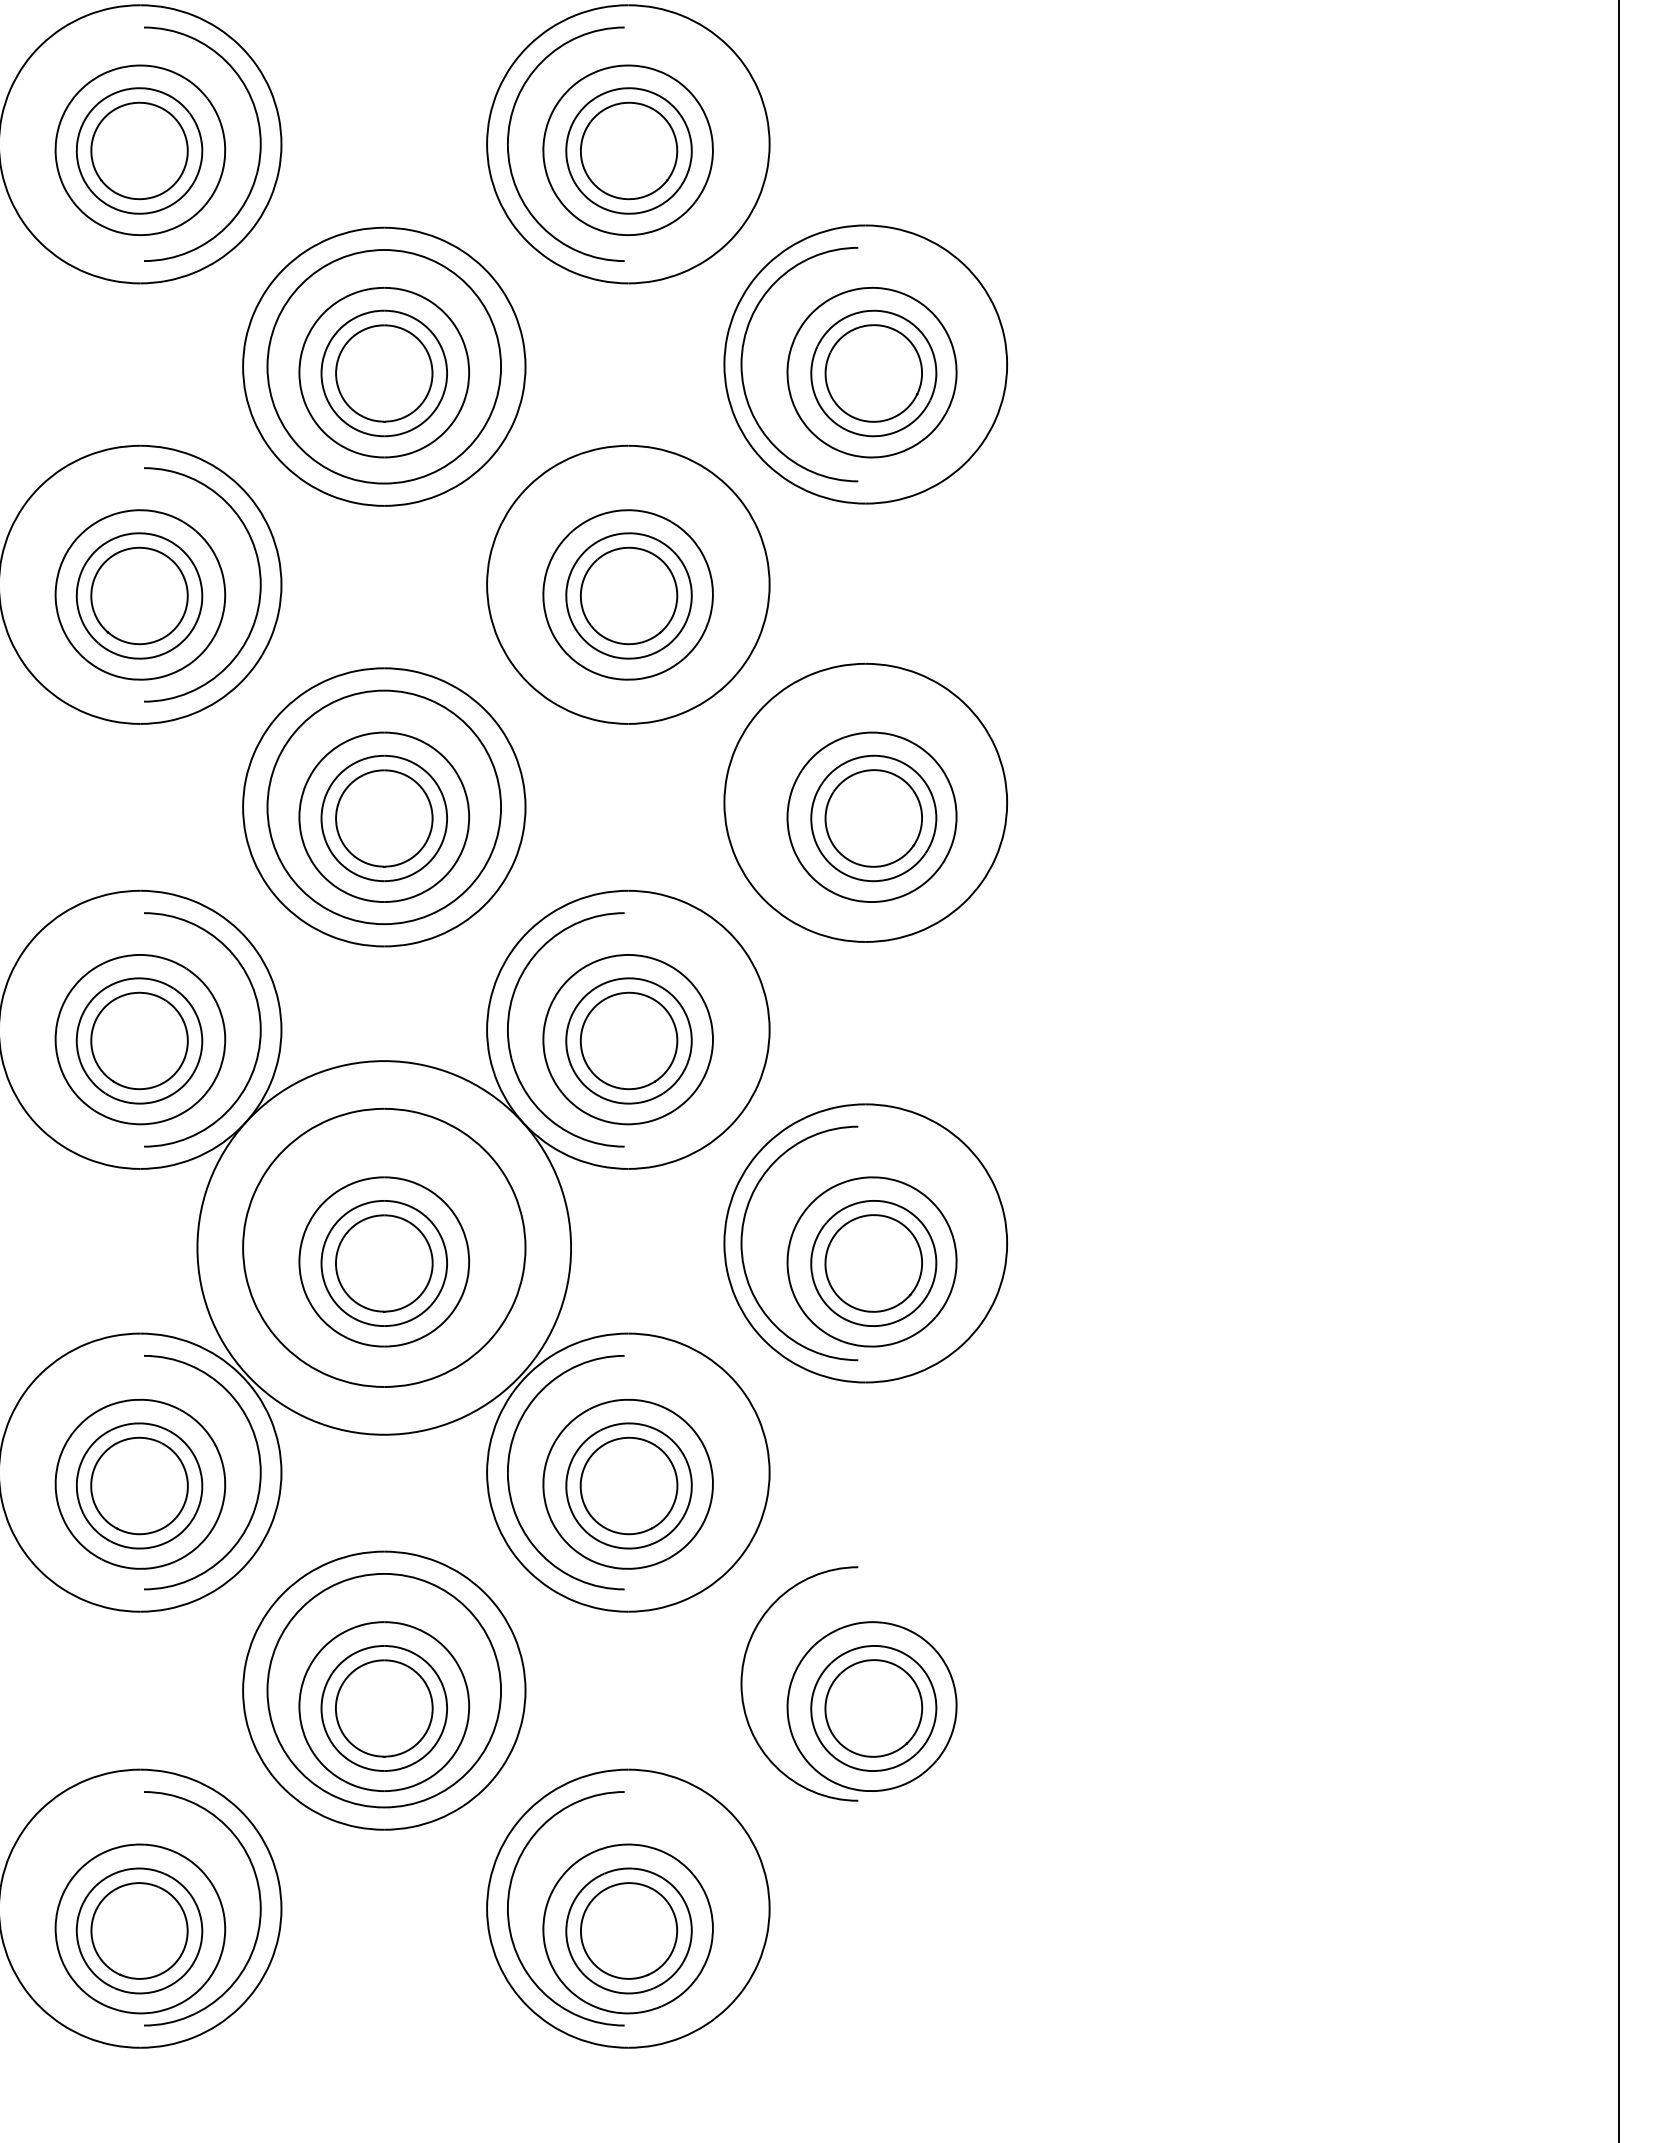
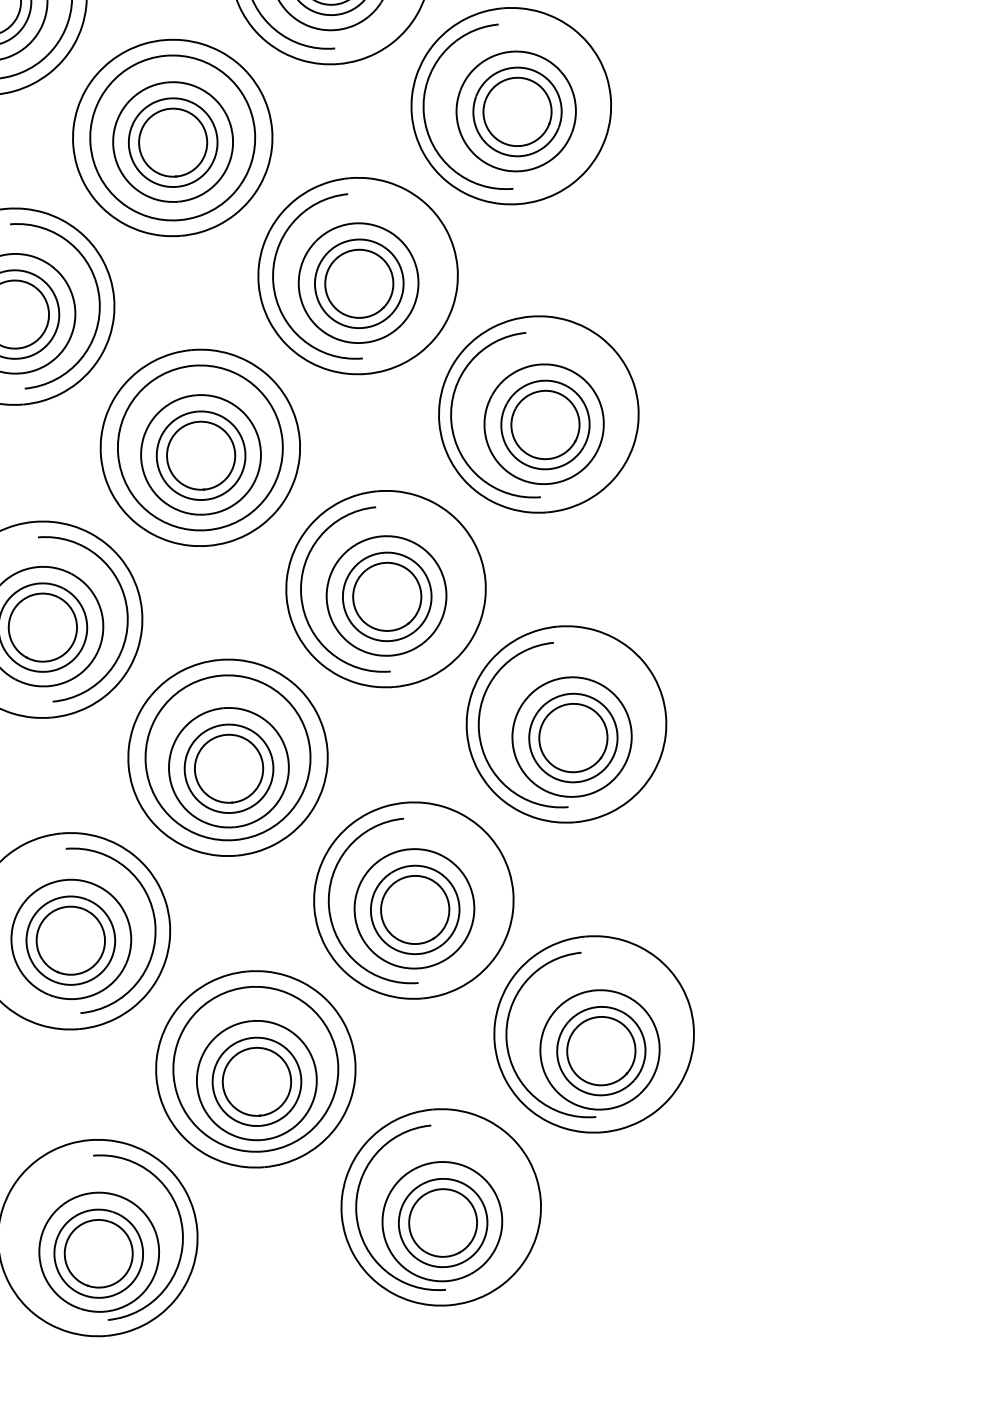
arc: (509, 576) -> (273, 277), added
arc: (742, 802) -> (452, 422), added
circle: (384, 1247) -> (228, 757), size x0.62
part: (865, 1683) -> (593, 1034), added

